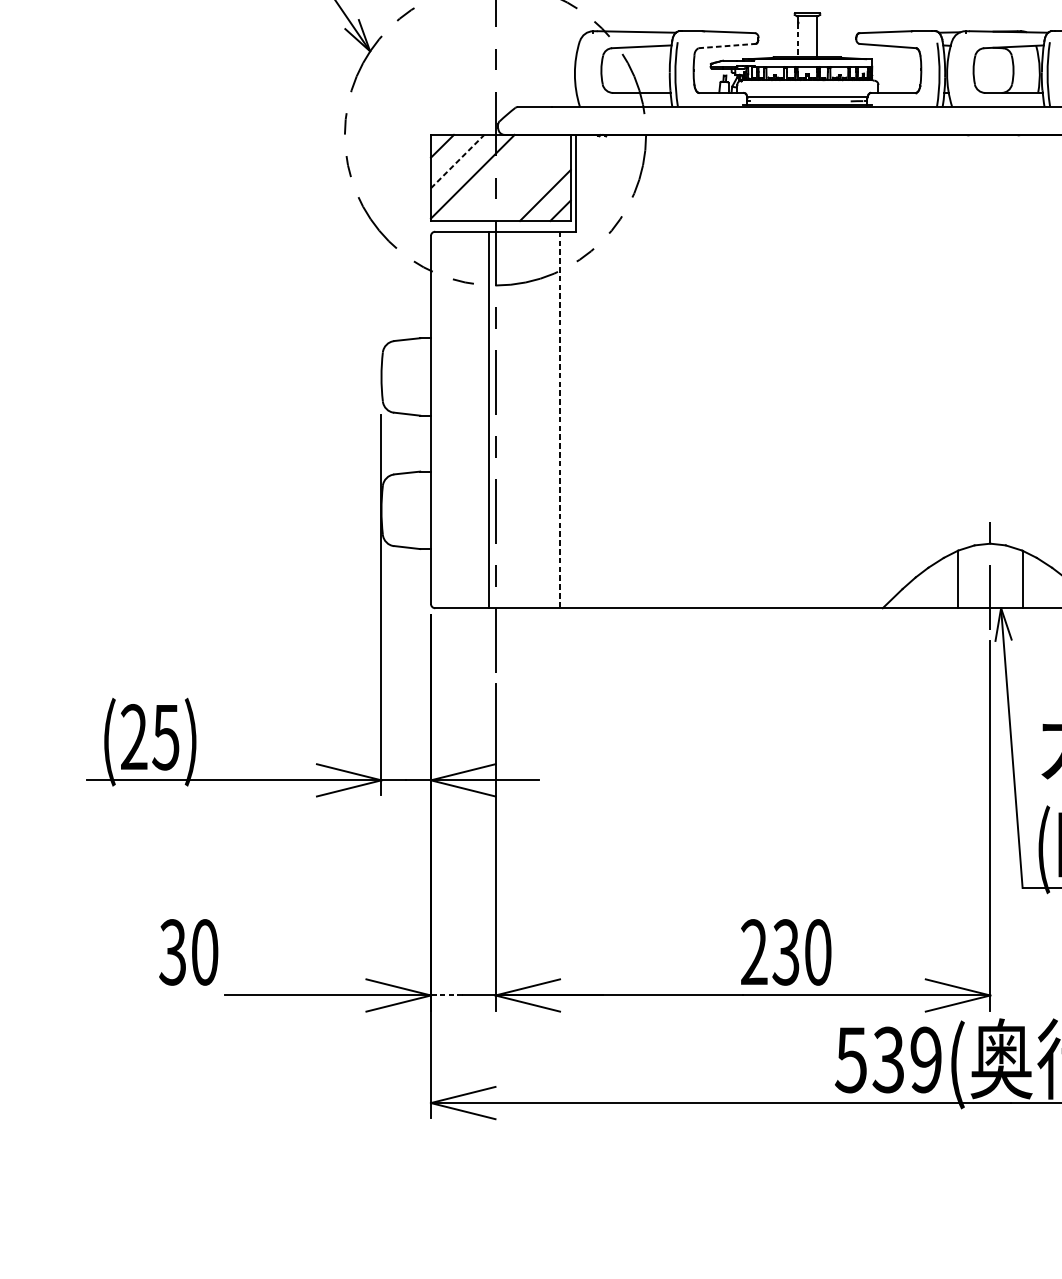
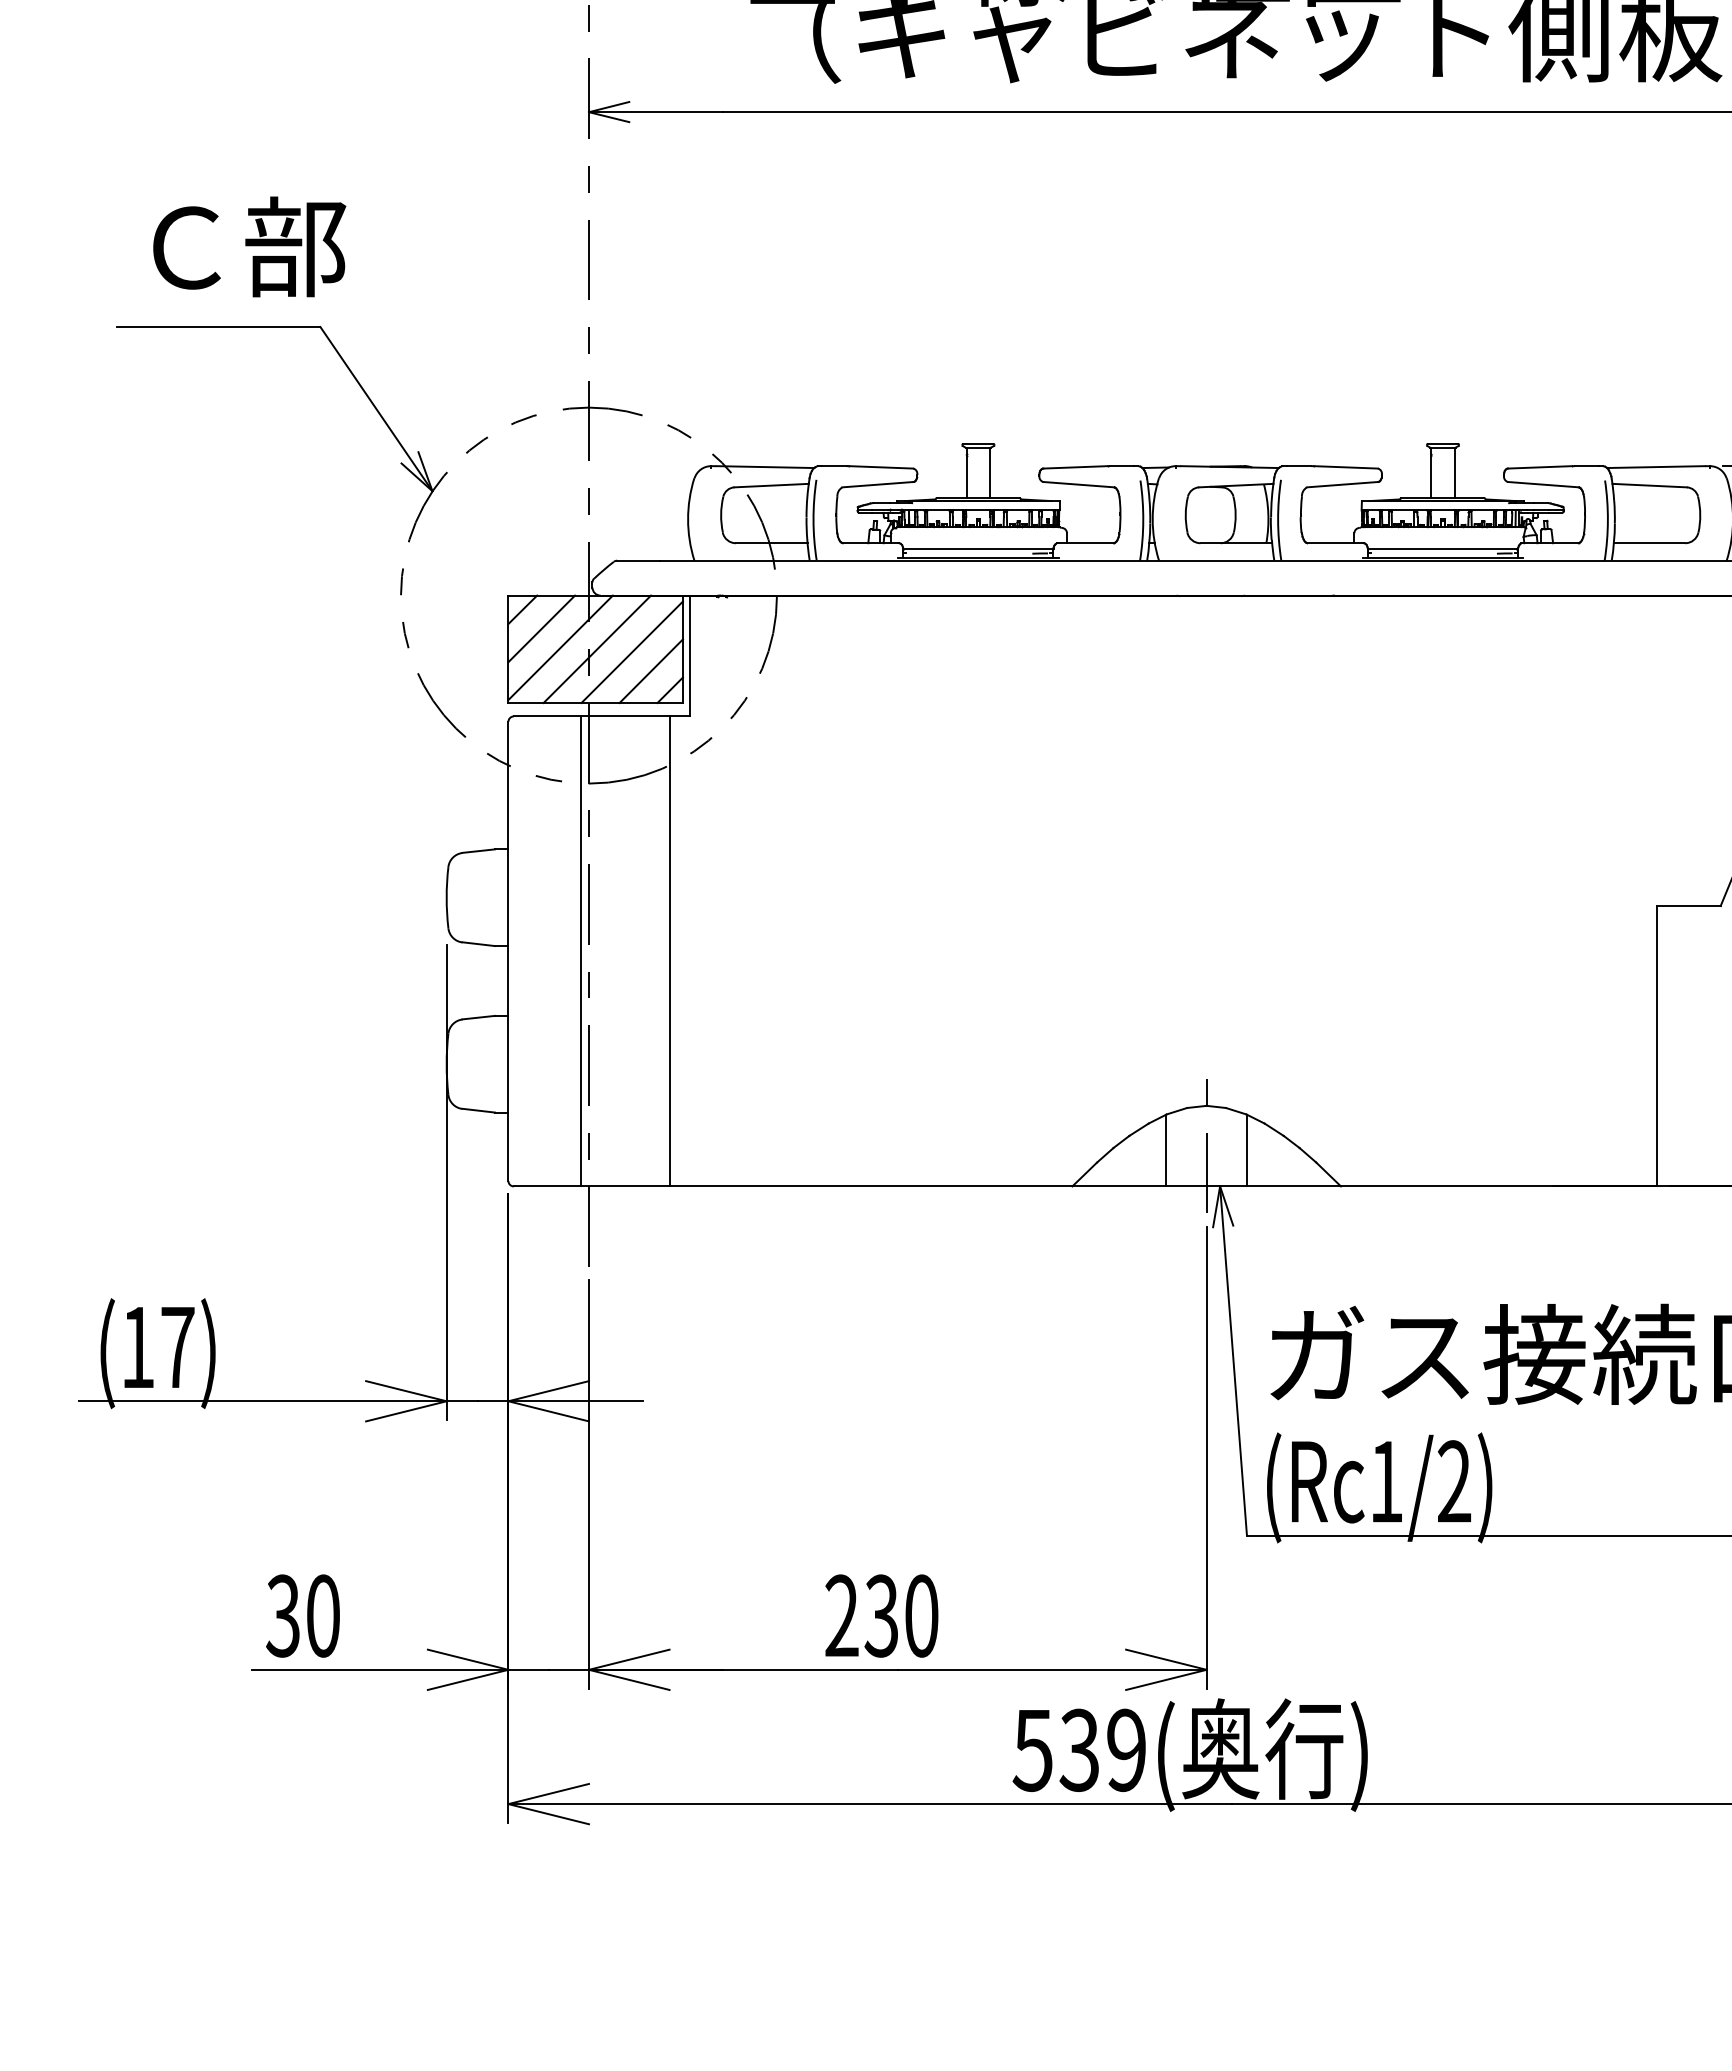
line: (797, 40) -> (966, 477), dashed -> solid
line: (726, 45) -> (877, 484), dashed -> solid
line: (458, 161) -> (542, 628), dashed -> solid
line: (502, 178) -> (597, 649), added
line: (529, 180) -> (631, 652), added
line: (560, 420) -> (669, 951), dashed -> solid
text: (149, 737) -> (157, 1347), (25) -> (17)
text: (188, 951) -> (302, 1615), moved
text: (785, 951) -> (881, 1615), moved
line: (447, 995) -> (529, 1669), dashed -> solid

